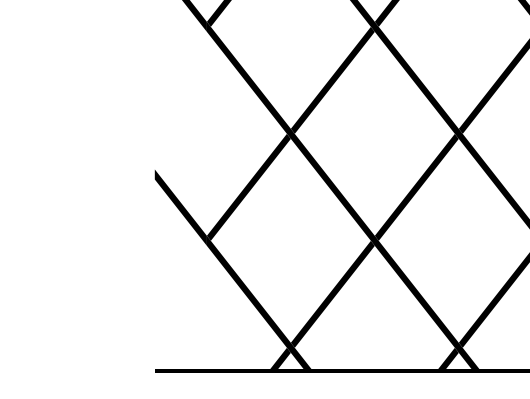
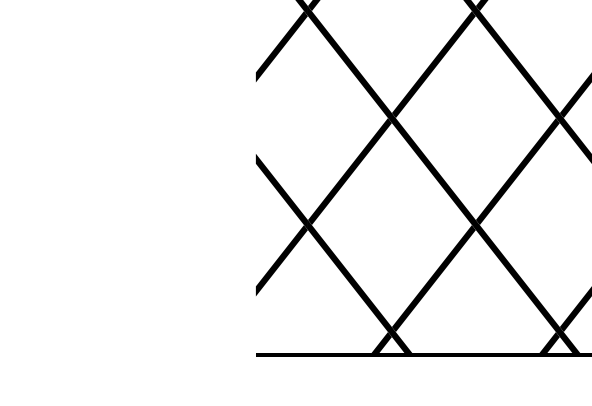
fill: (180, 62) -> (281, 46), added
fill: (180, 276) -> (281, 260), added

